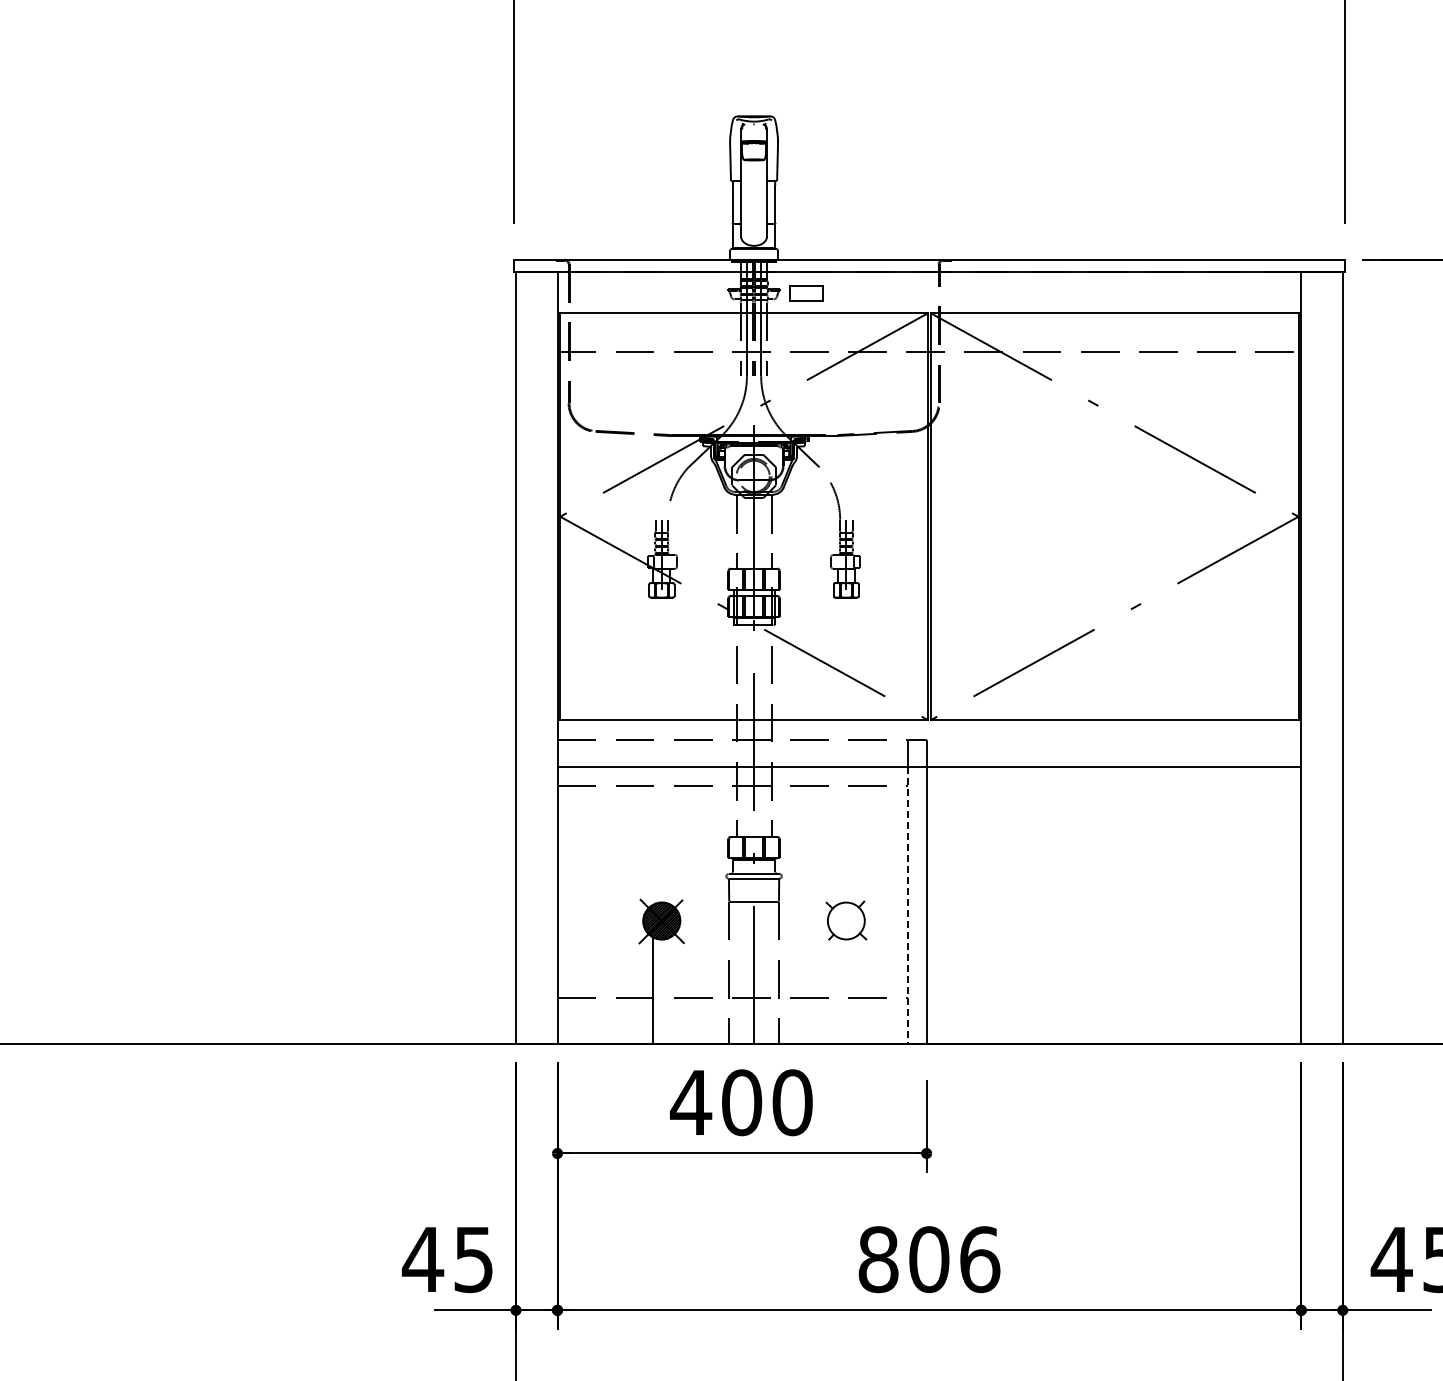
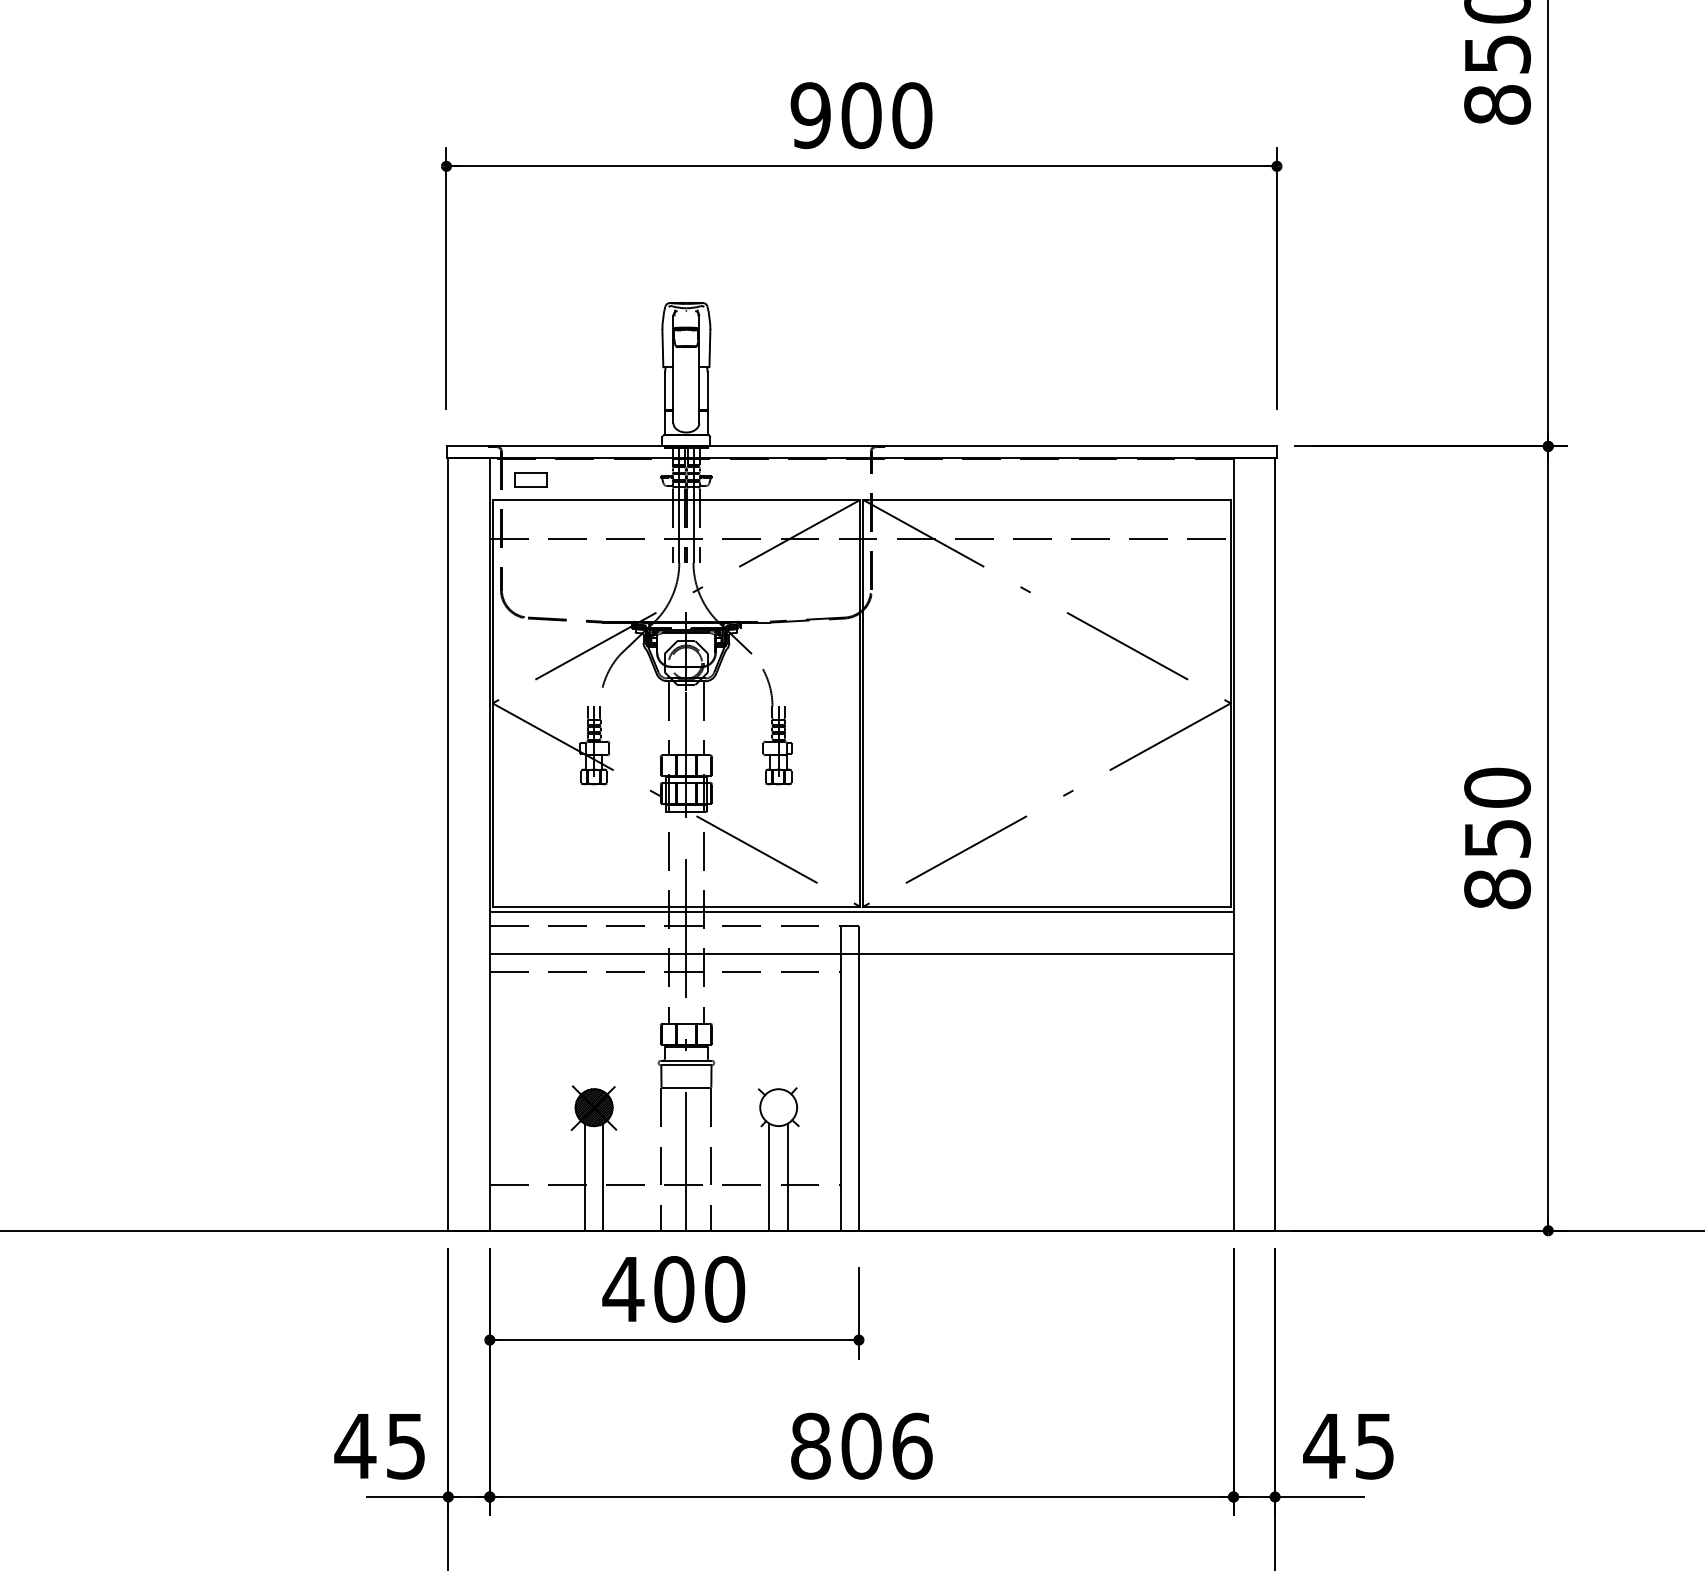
part: (806, 292) -> (530, 479), moved
line: (929, 725) -> (861, 912), added
line: (908, 905) -> (840, 1092), dashed -> solid
line: (671, 989) -> (603, 1176), added
line: (837, 989) -> (769, 1176), added
line: (855, 989) -> (787, 1176), added

